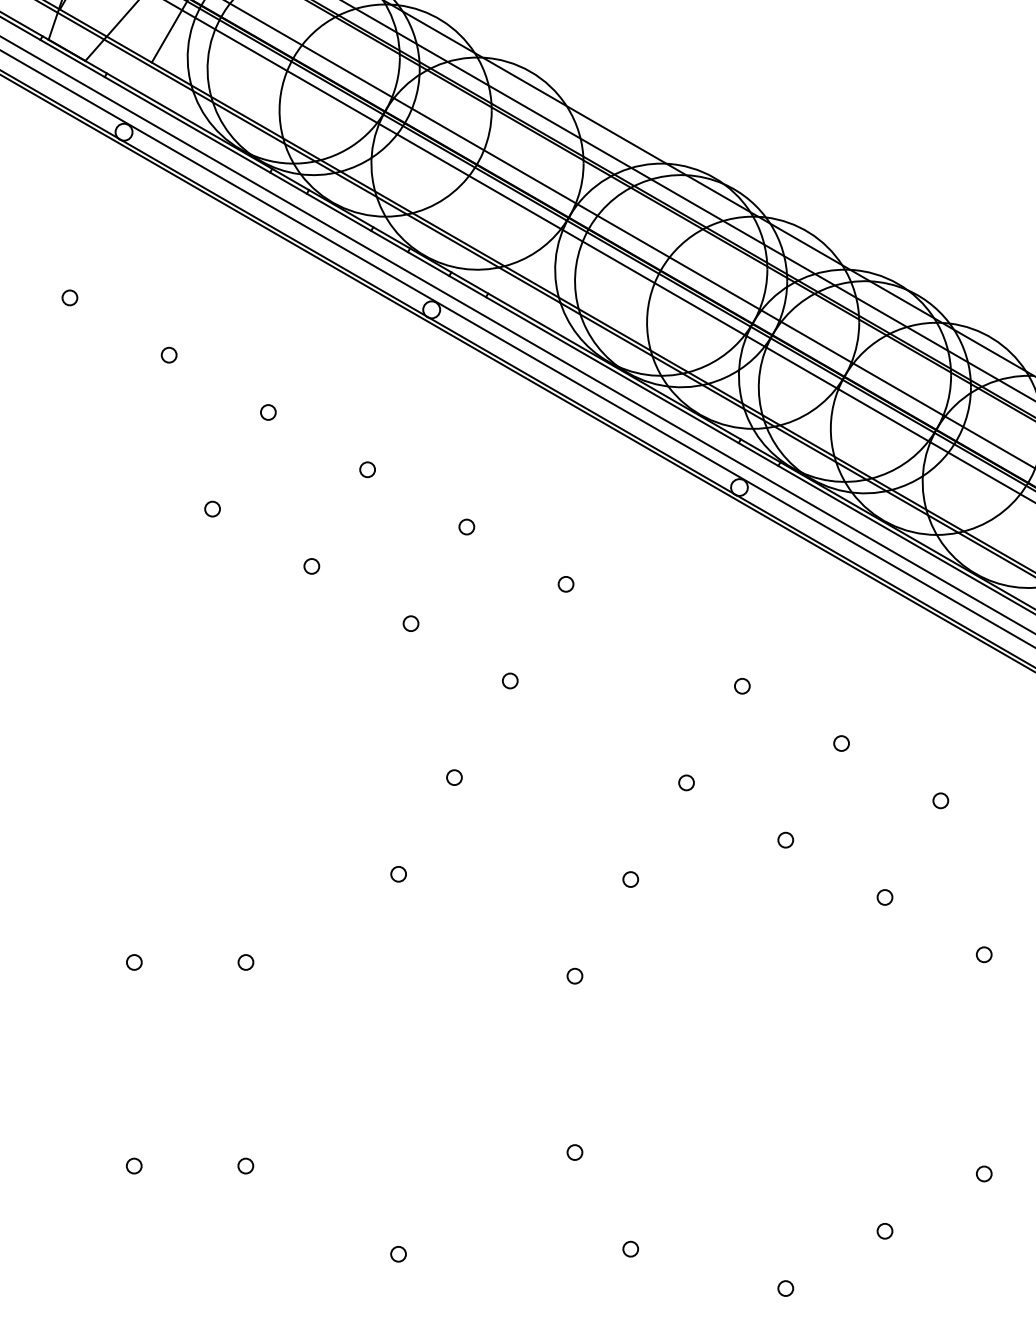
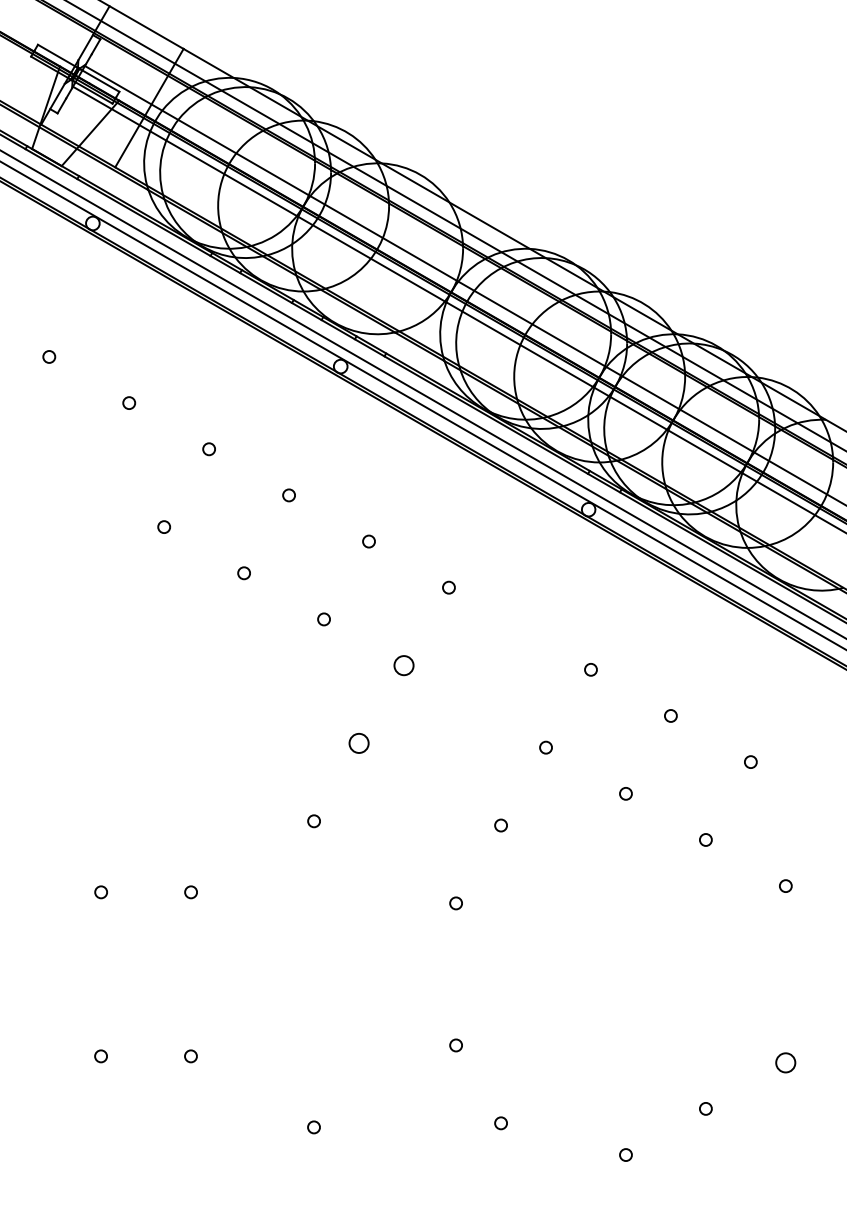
circle: (509, 680) -> (403, 665), size x1.6
circle: (453, 777) -> (358, 743), size x1.6
circle: (983, 1173) -> (785, 1062), size x1.6

